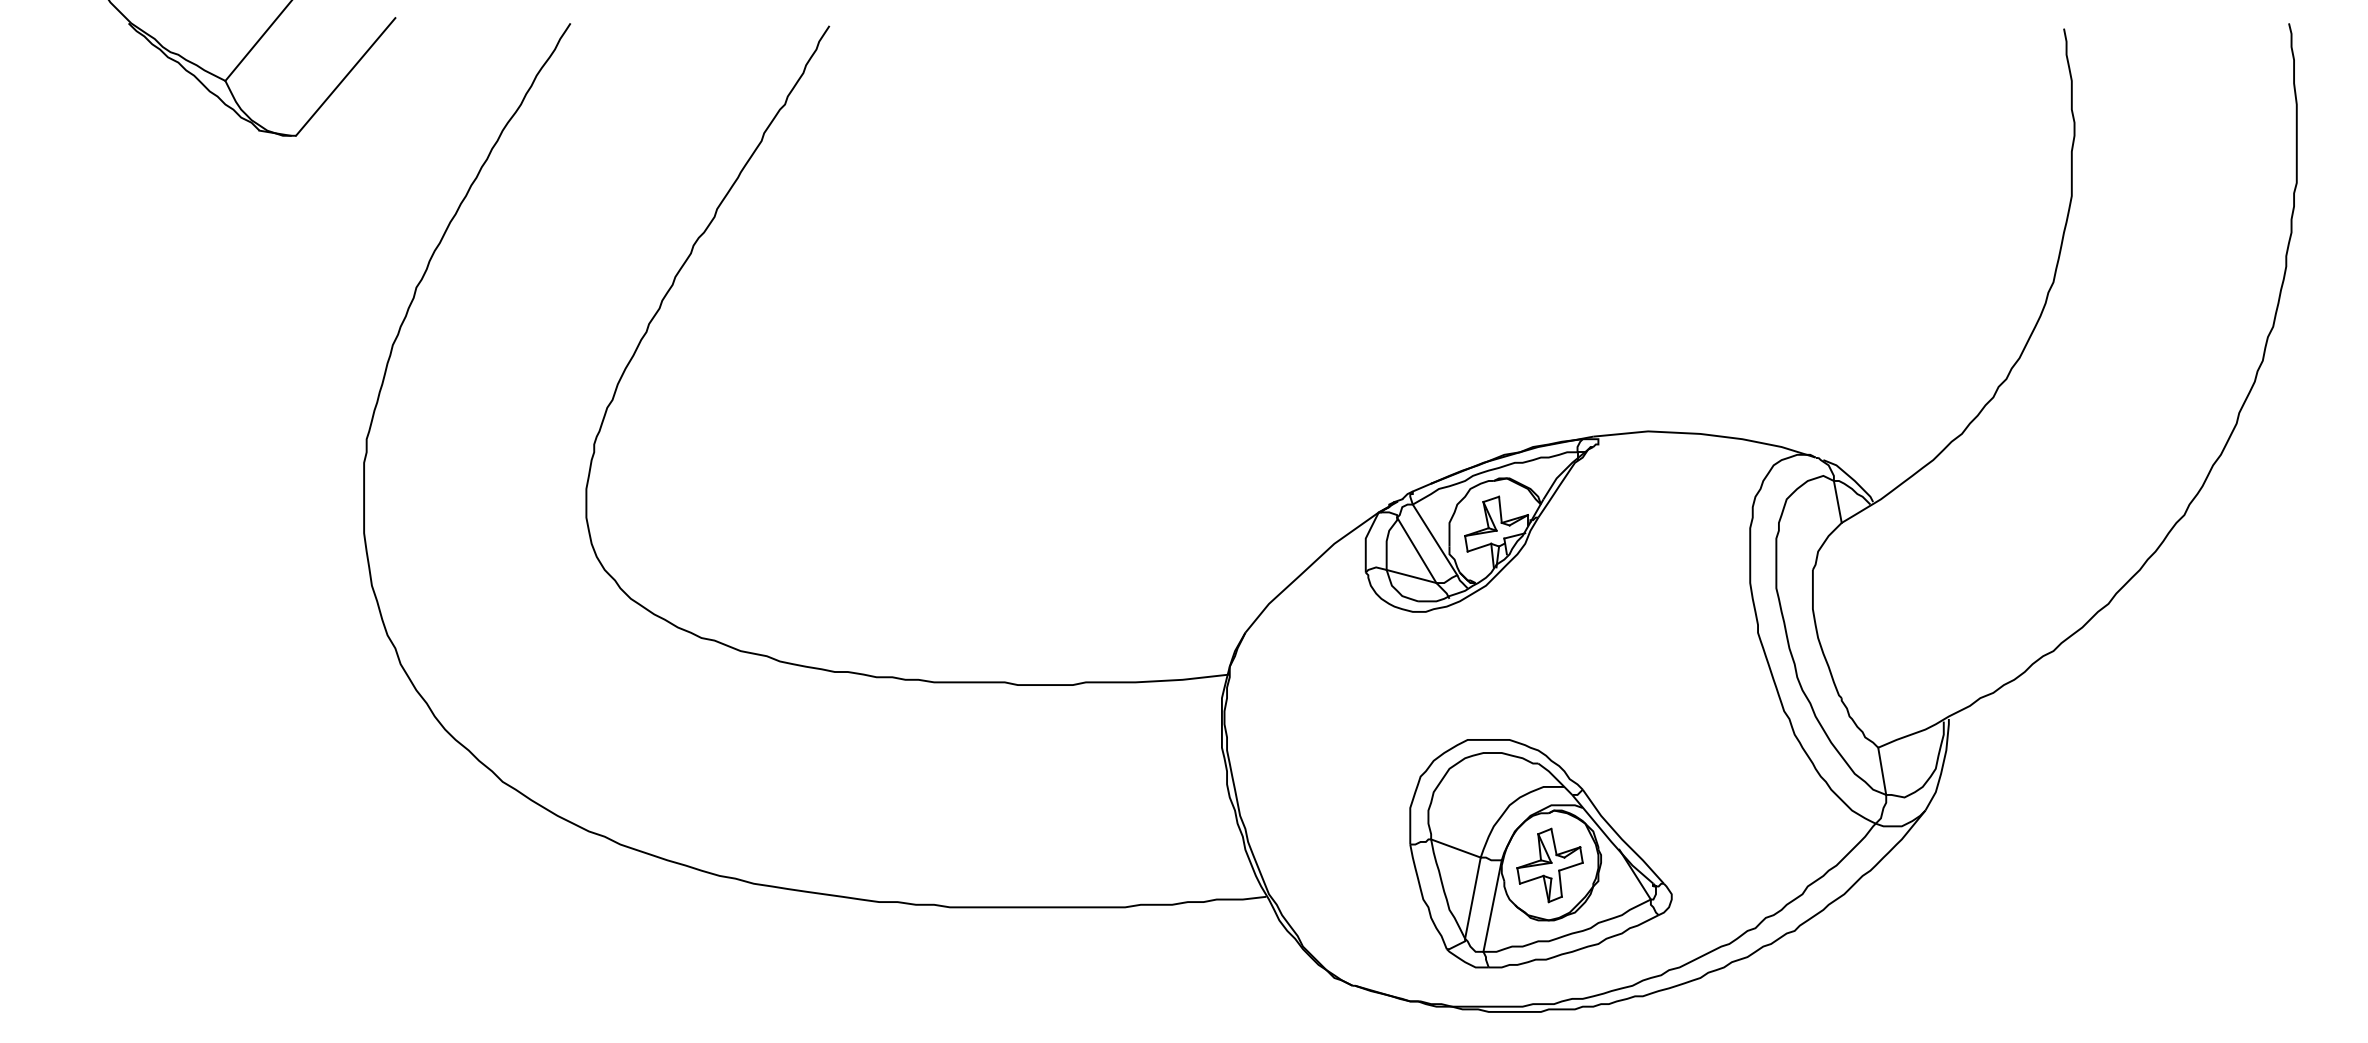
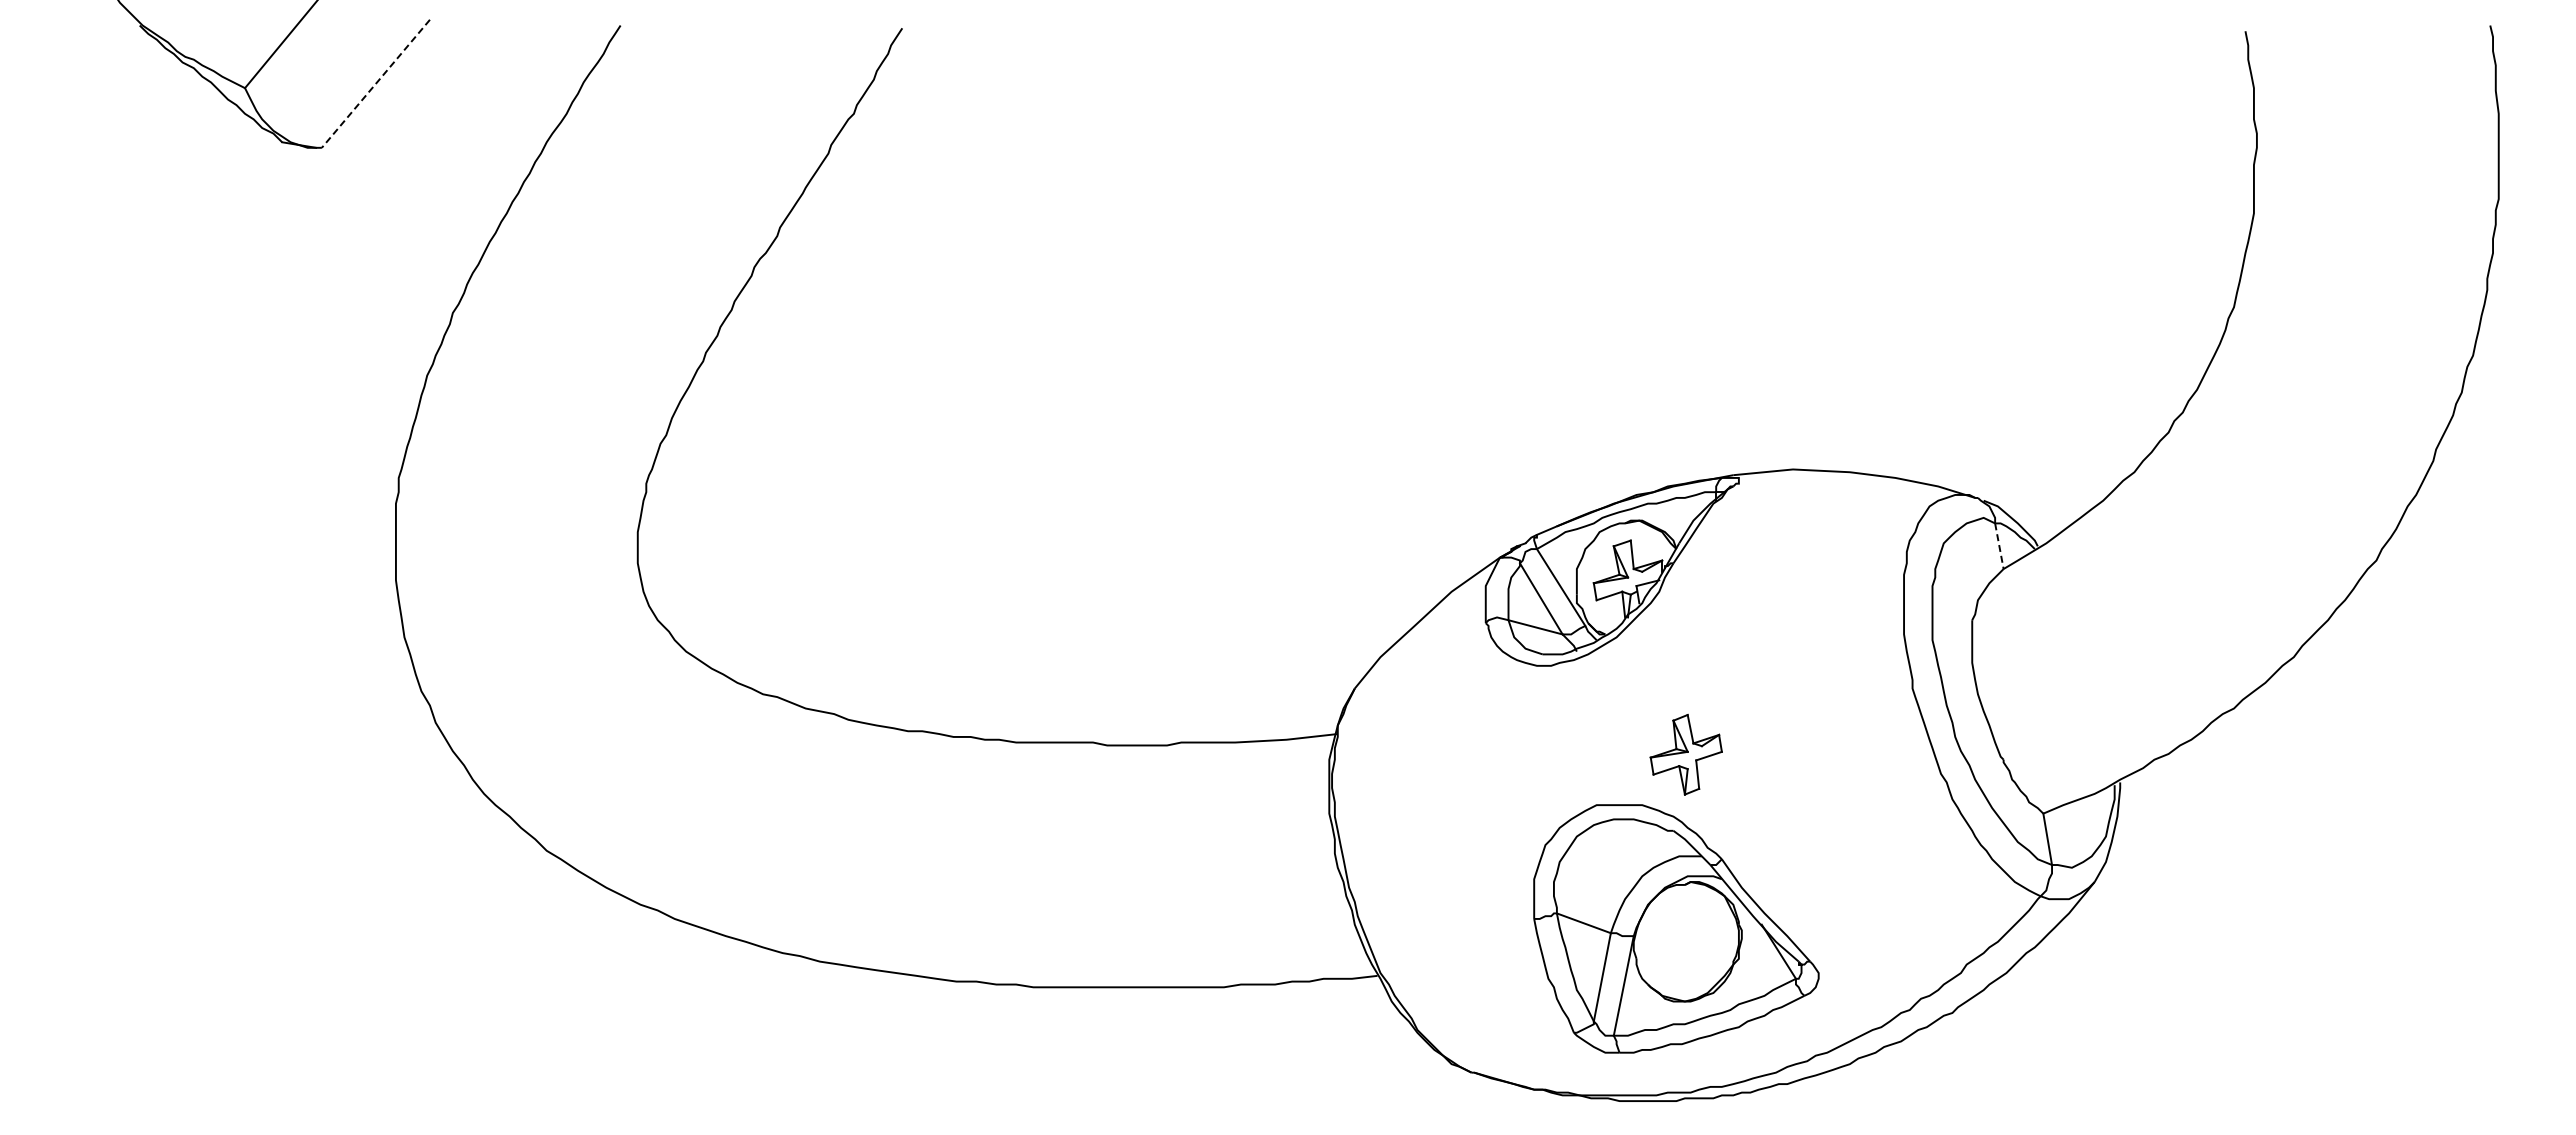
line: (345, 76) -> (375, 83), solid -> dashed
line: (1837, 502) -> (1999, 546), solid -> dashed
part: (1549, 865) -> (1685, 754), moved

